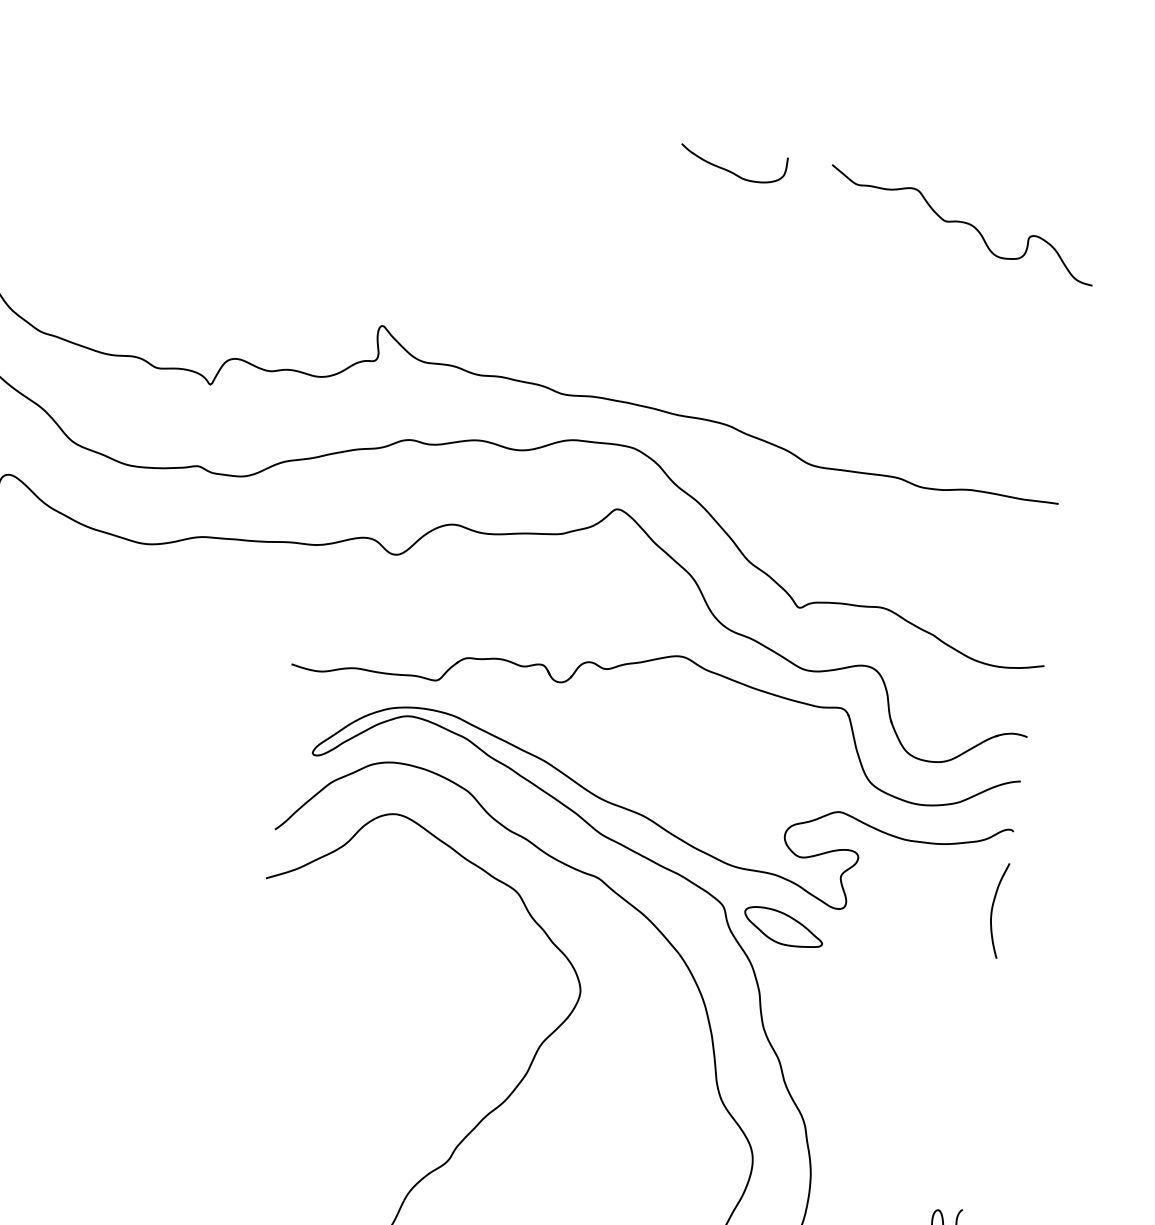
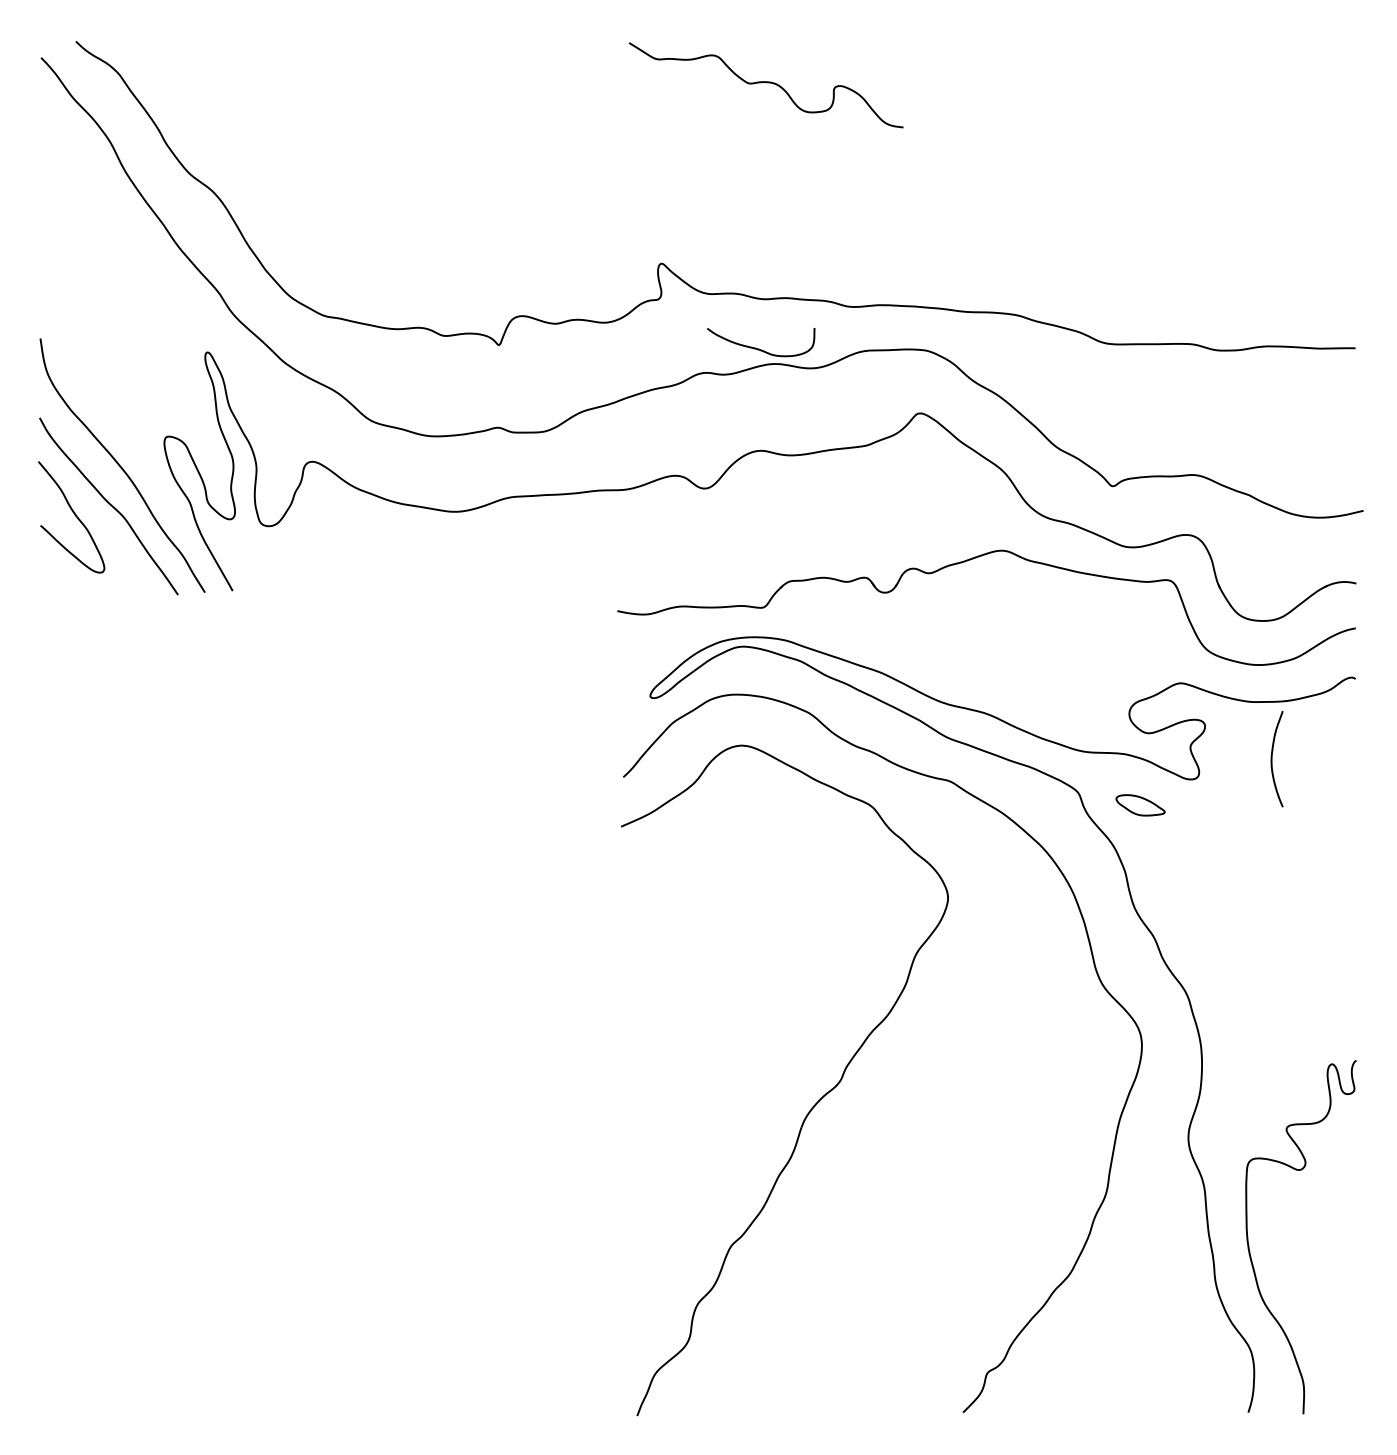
curve: (730, 170) -> (759, 348), moved
curve: (962, 223) -> (766, 83), moved
curve: (992, 910) -> (1272, 759), moved
part: (783, 927) -> (1140, 805), size x0.6

